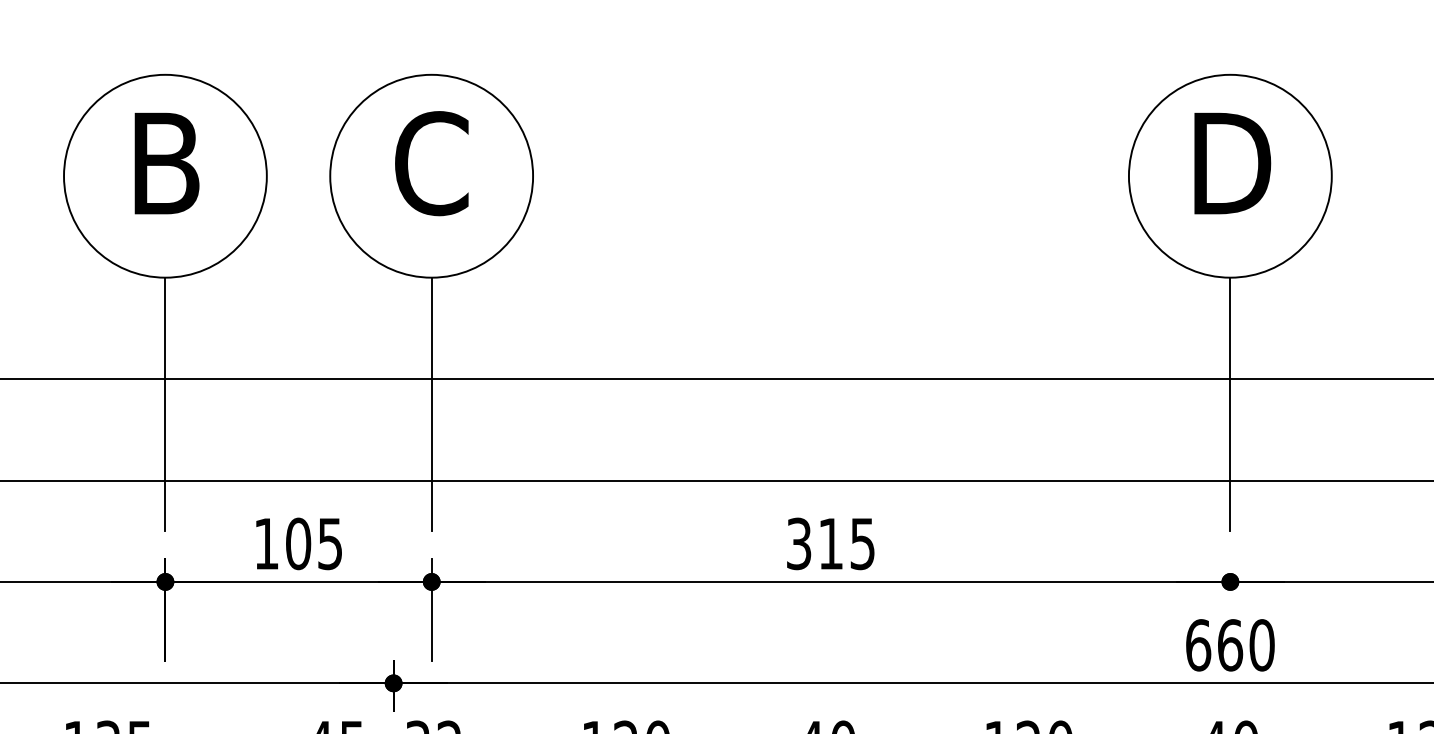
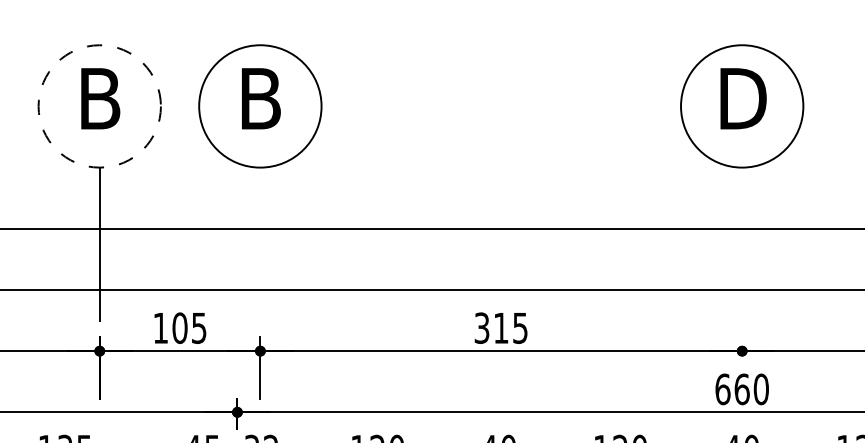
text: (431, 163) -> (260, 98), C -> B
circle: (164, 176) -> (99, 106), solid -> dashed
line: (431, 403) -> (260, 243), removed
line: (1230, 403) -> (742, 243), removed

